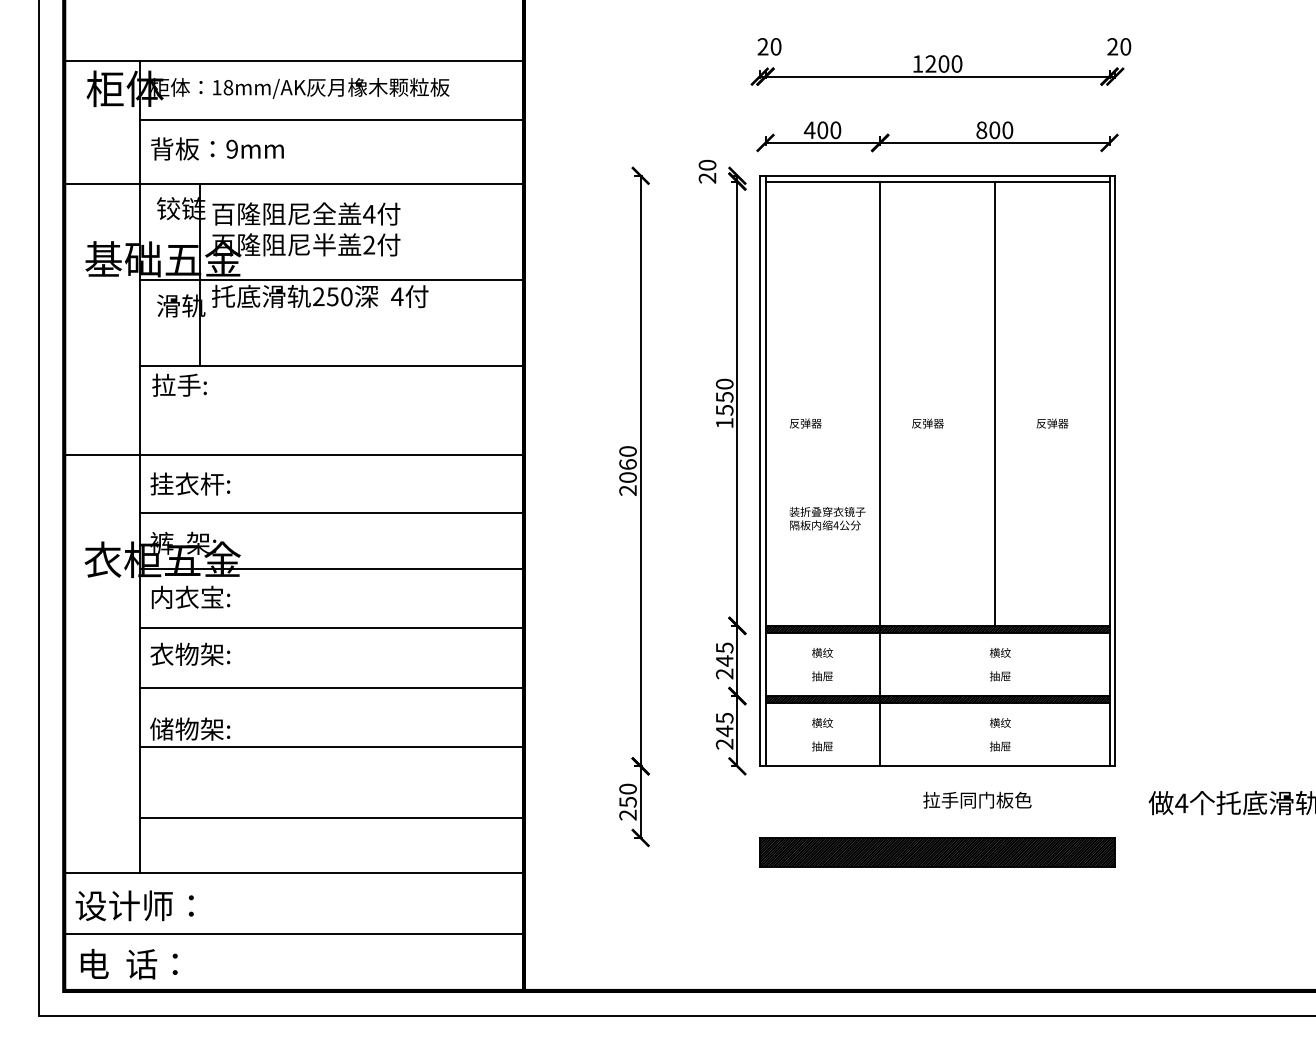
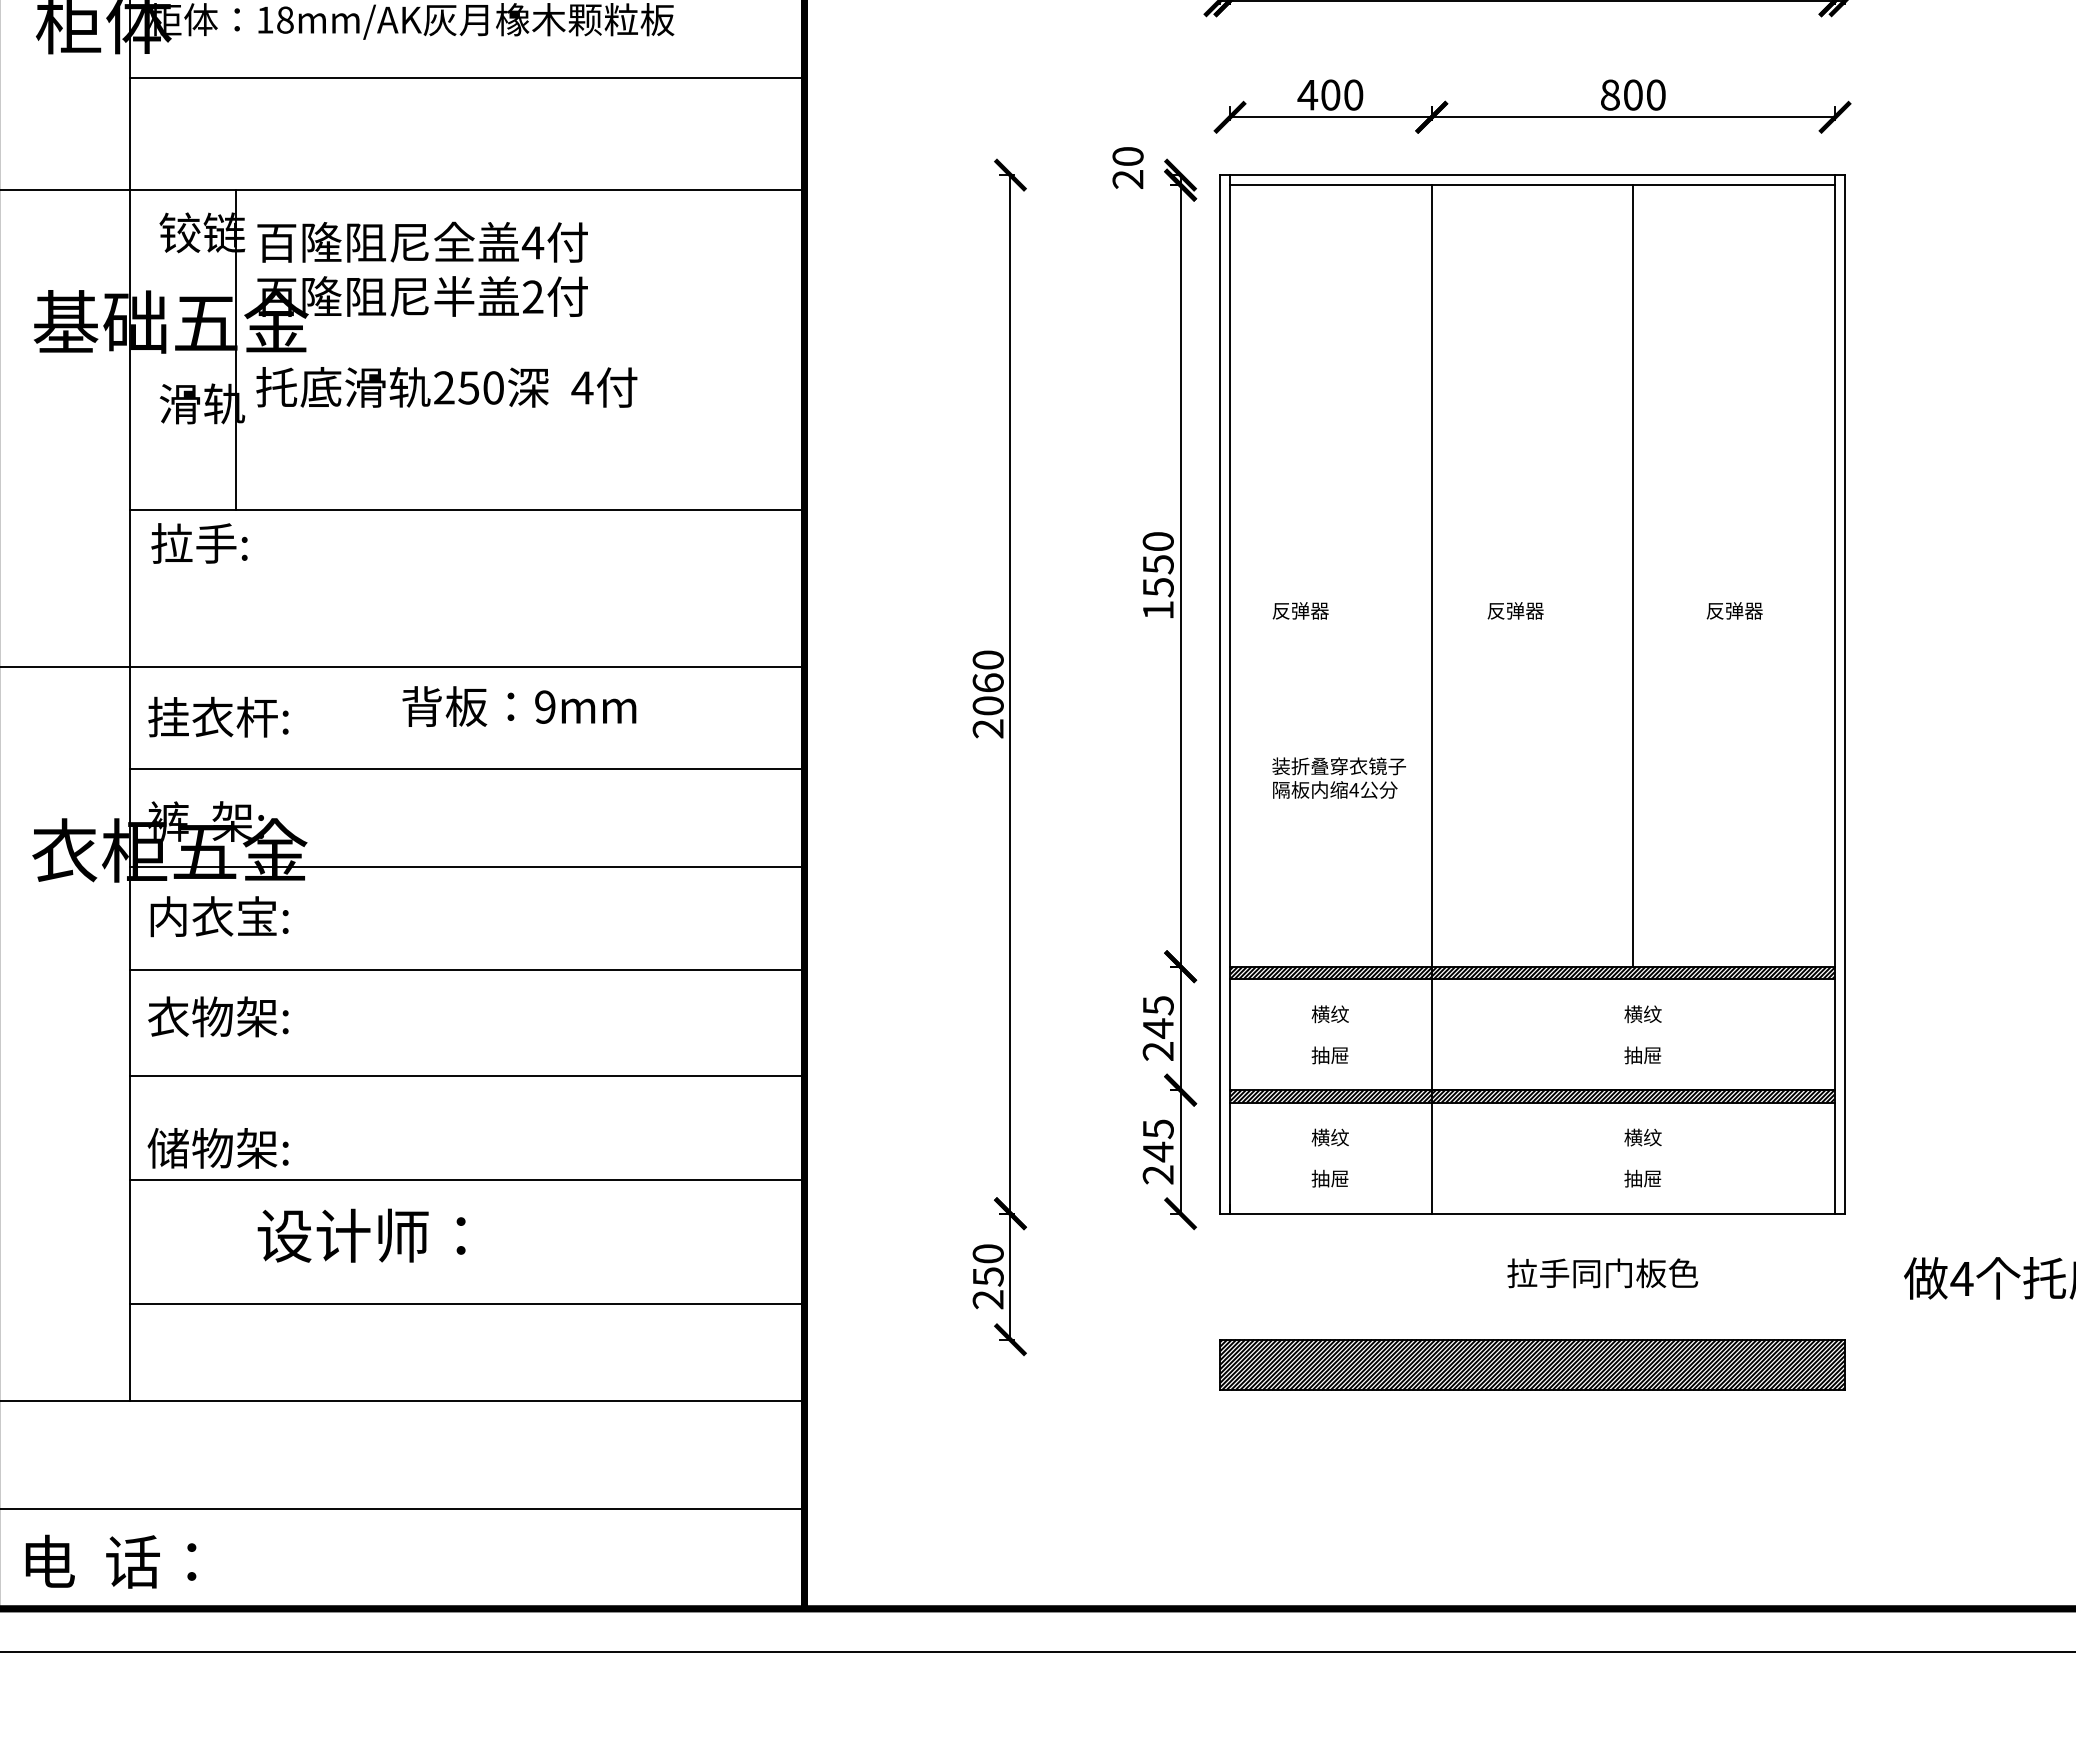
text: (217, 148) -> (519, 705), moved
line: (331, 279) -> (466, 357), removed
text: (134, 905) -> (361, 1235), moved

